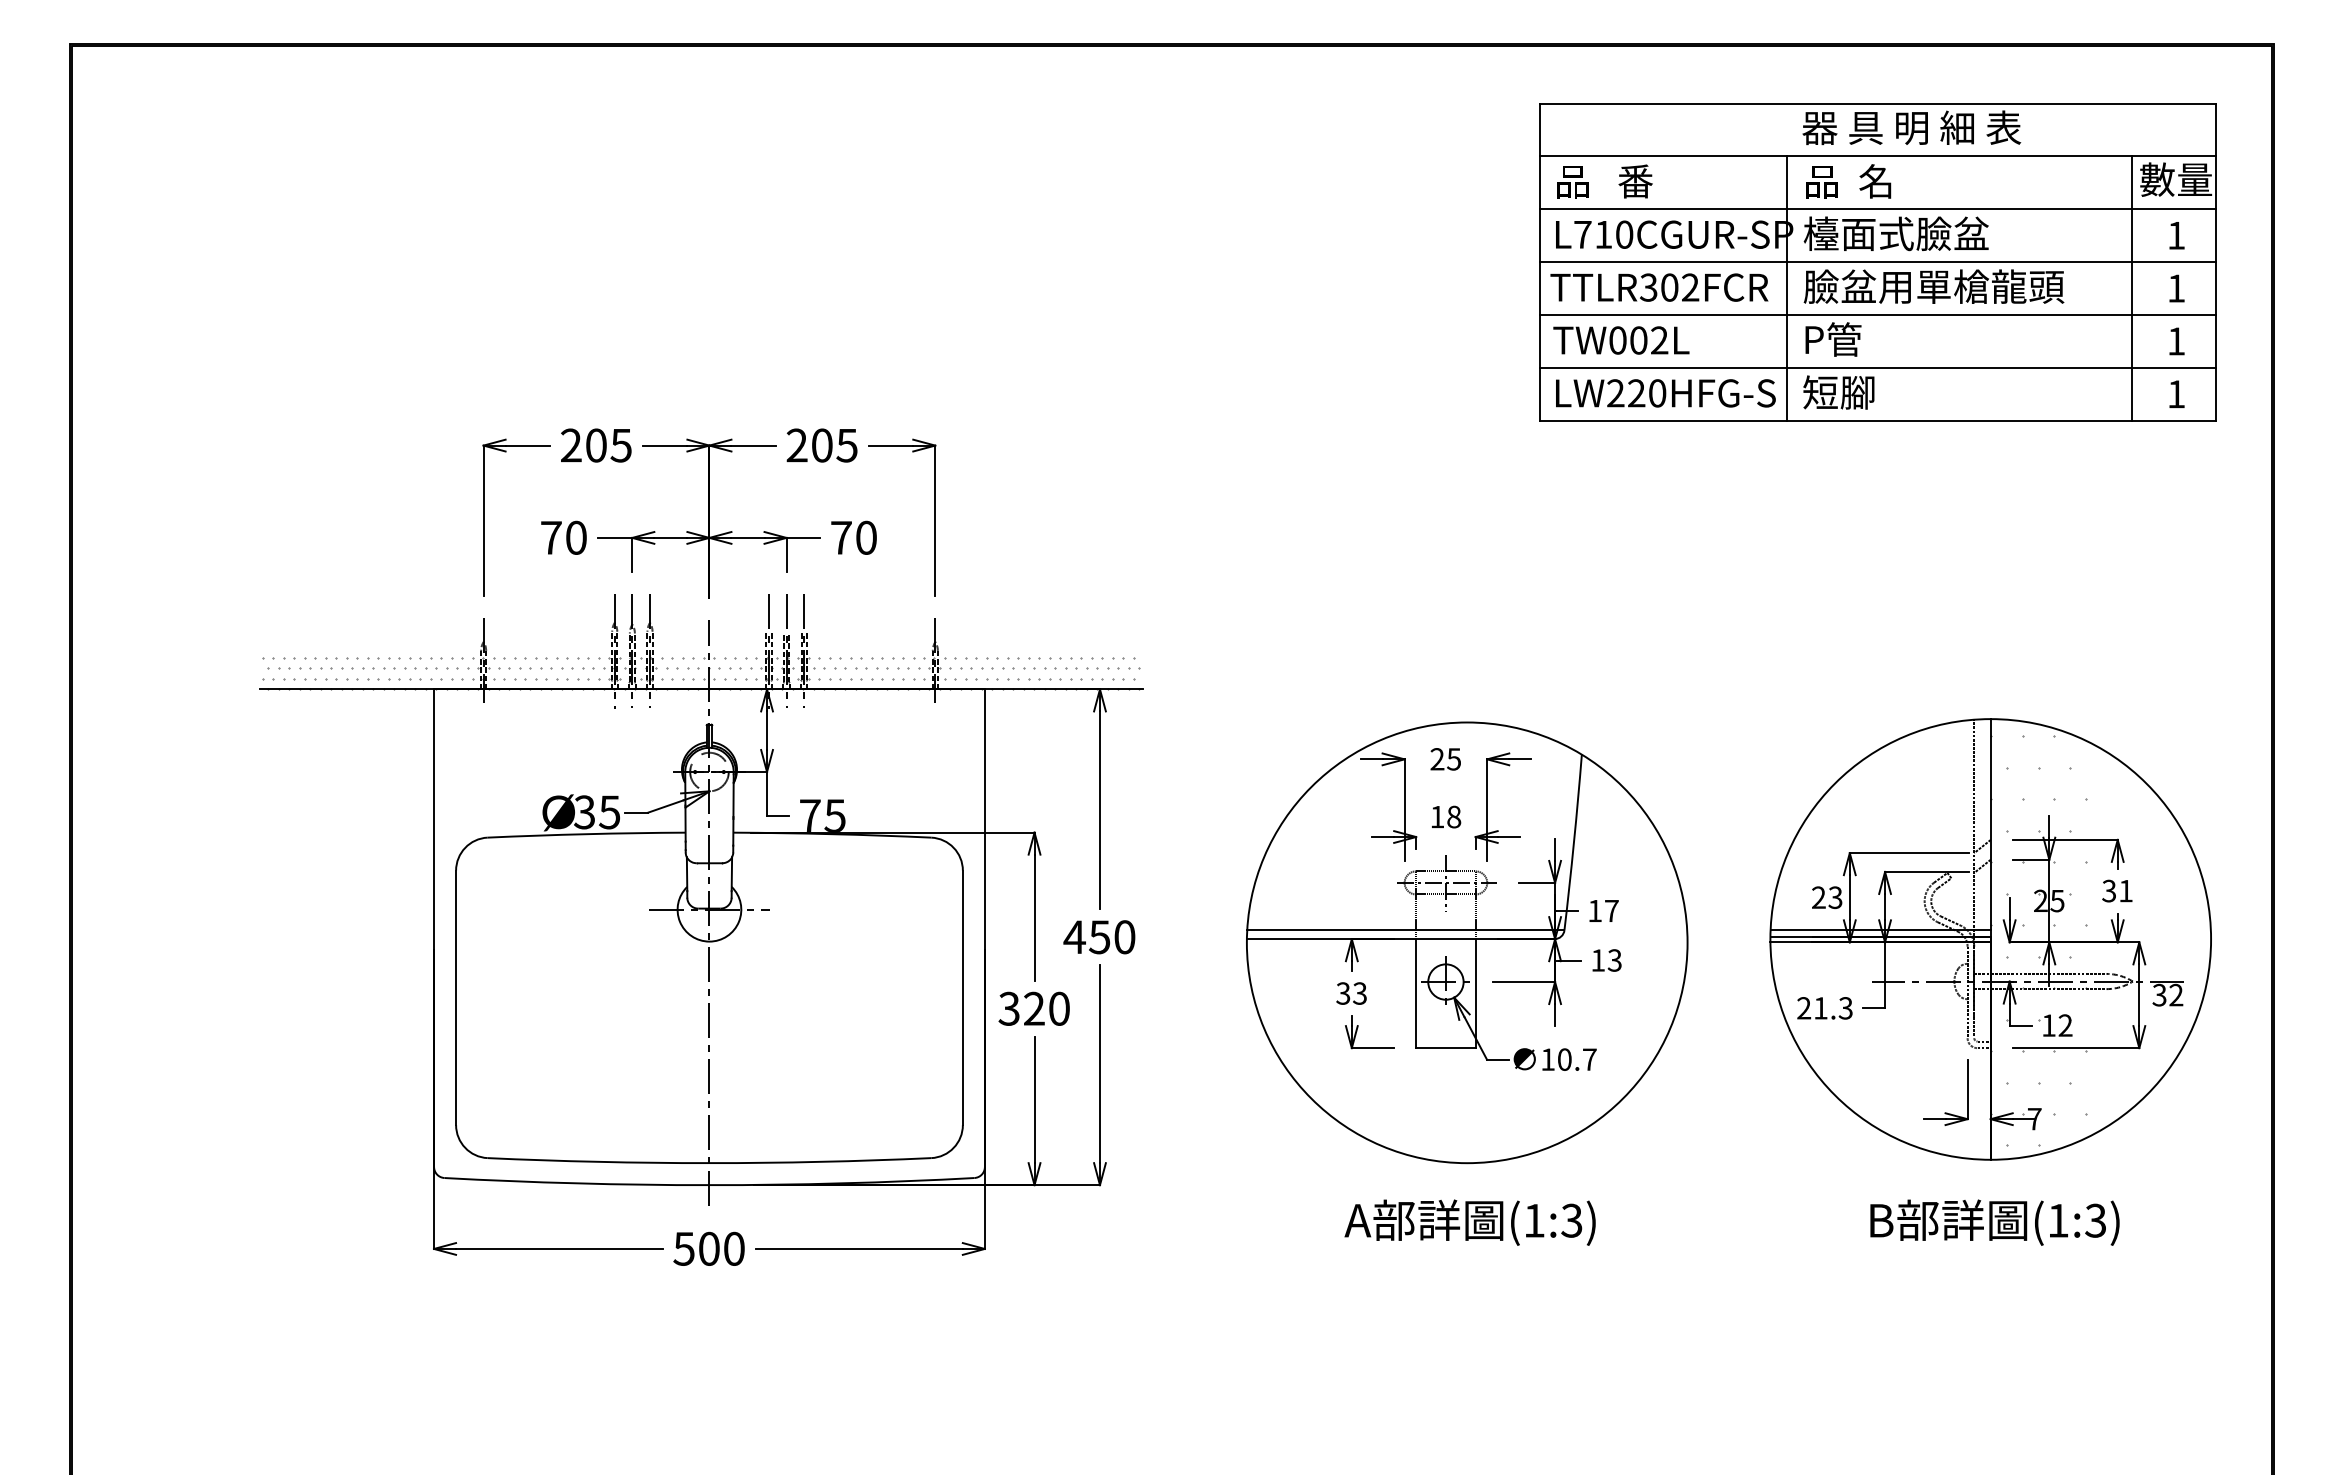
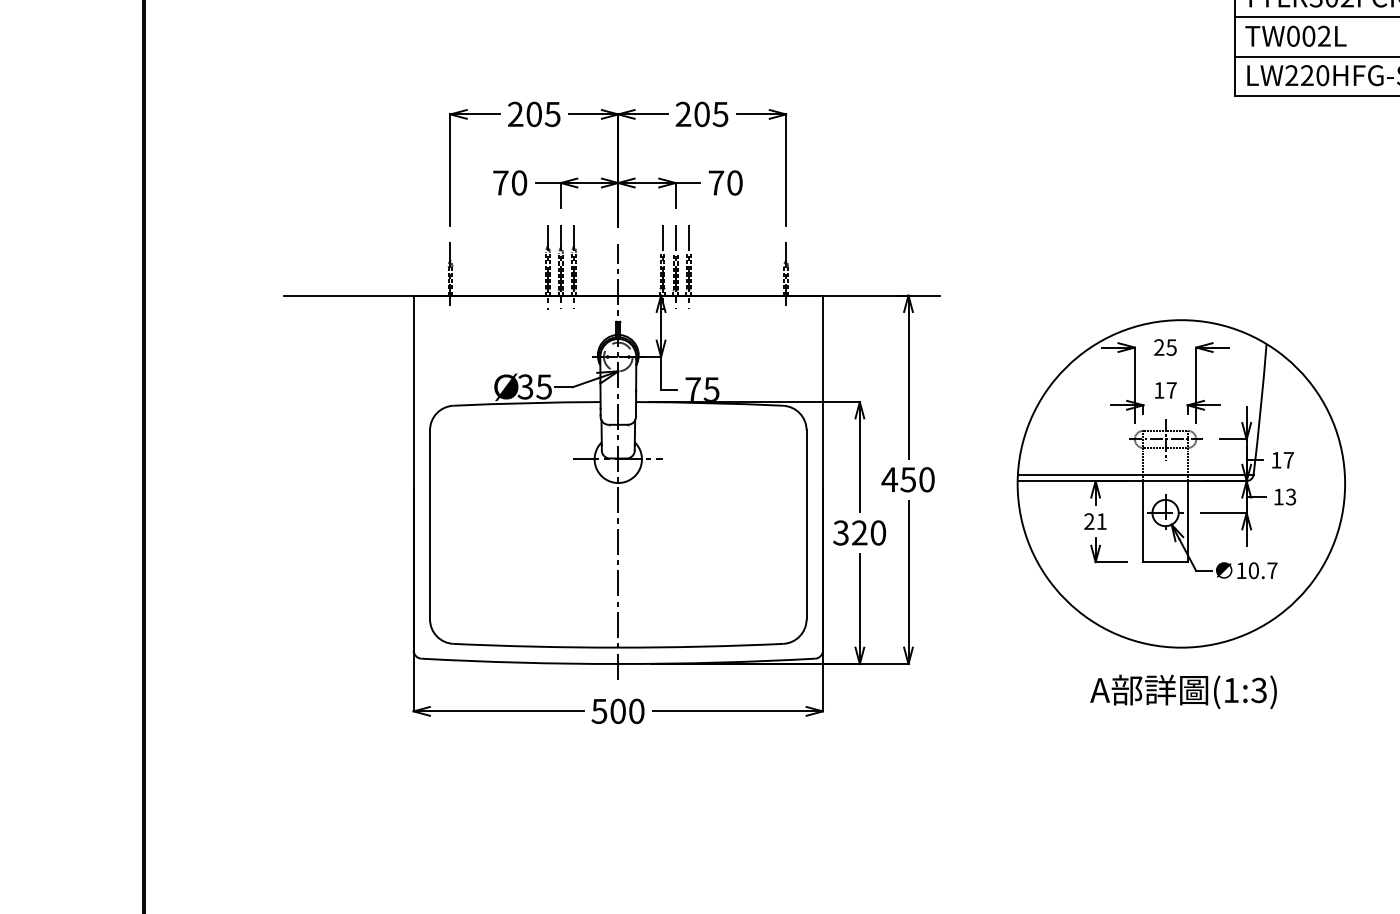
hatch: (700, 673) -> (611, 283), removed
text: (1454, 816) -> (1171, 390), 18 -> 17
text: (1351, 993) -> (1095, 521), 33 -> 21

